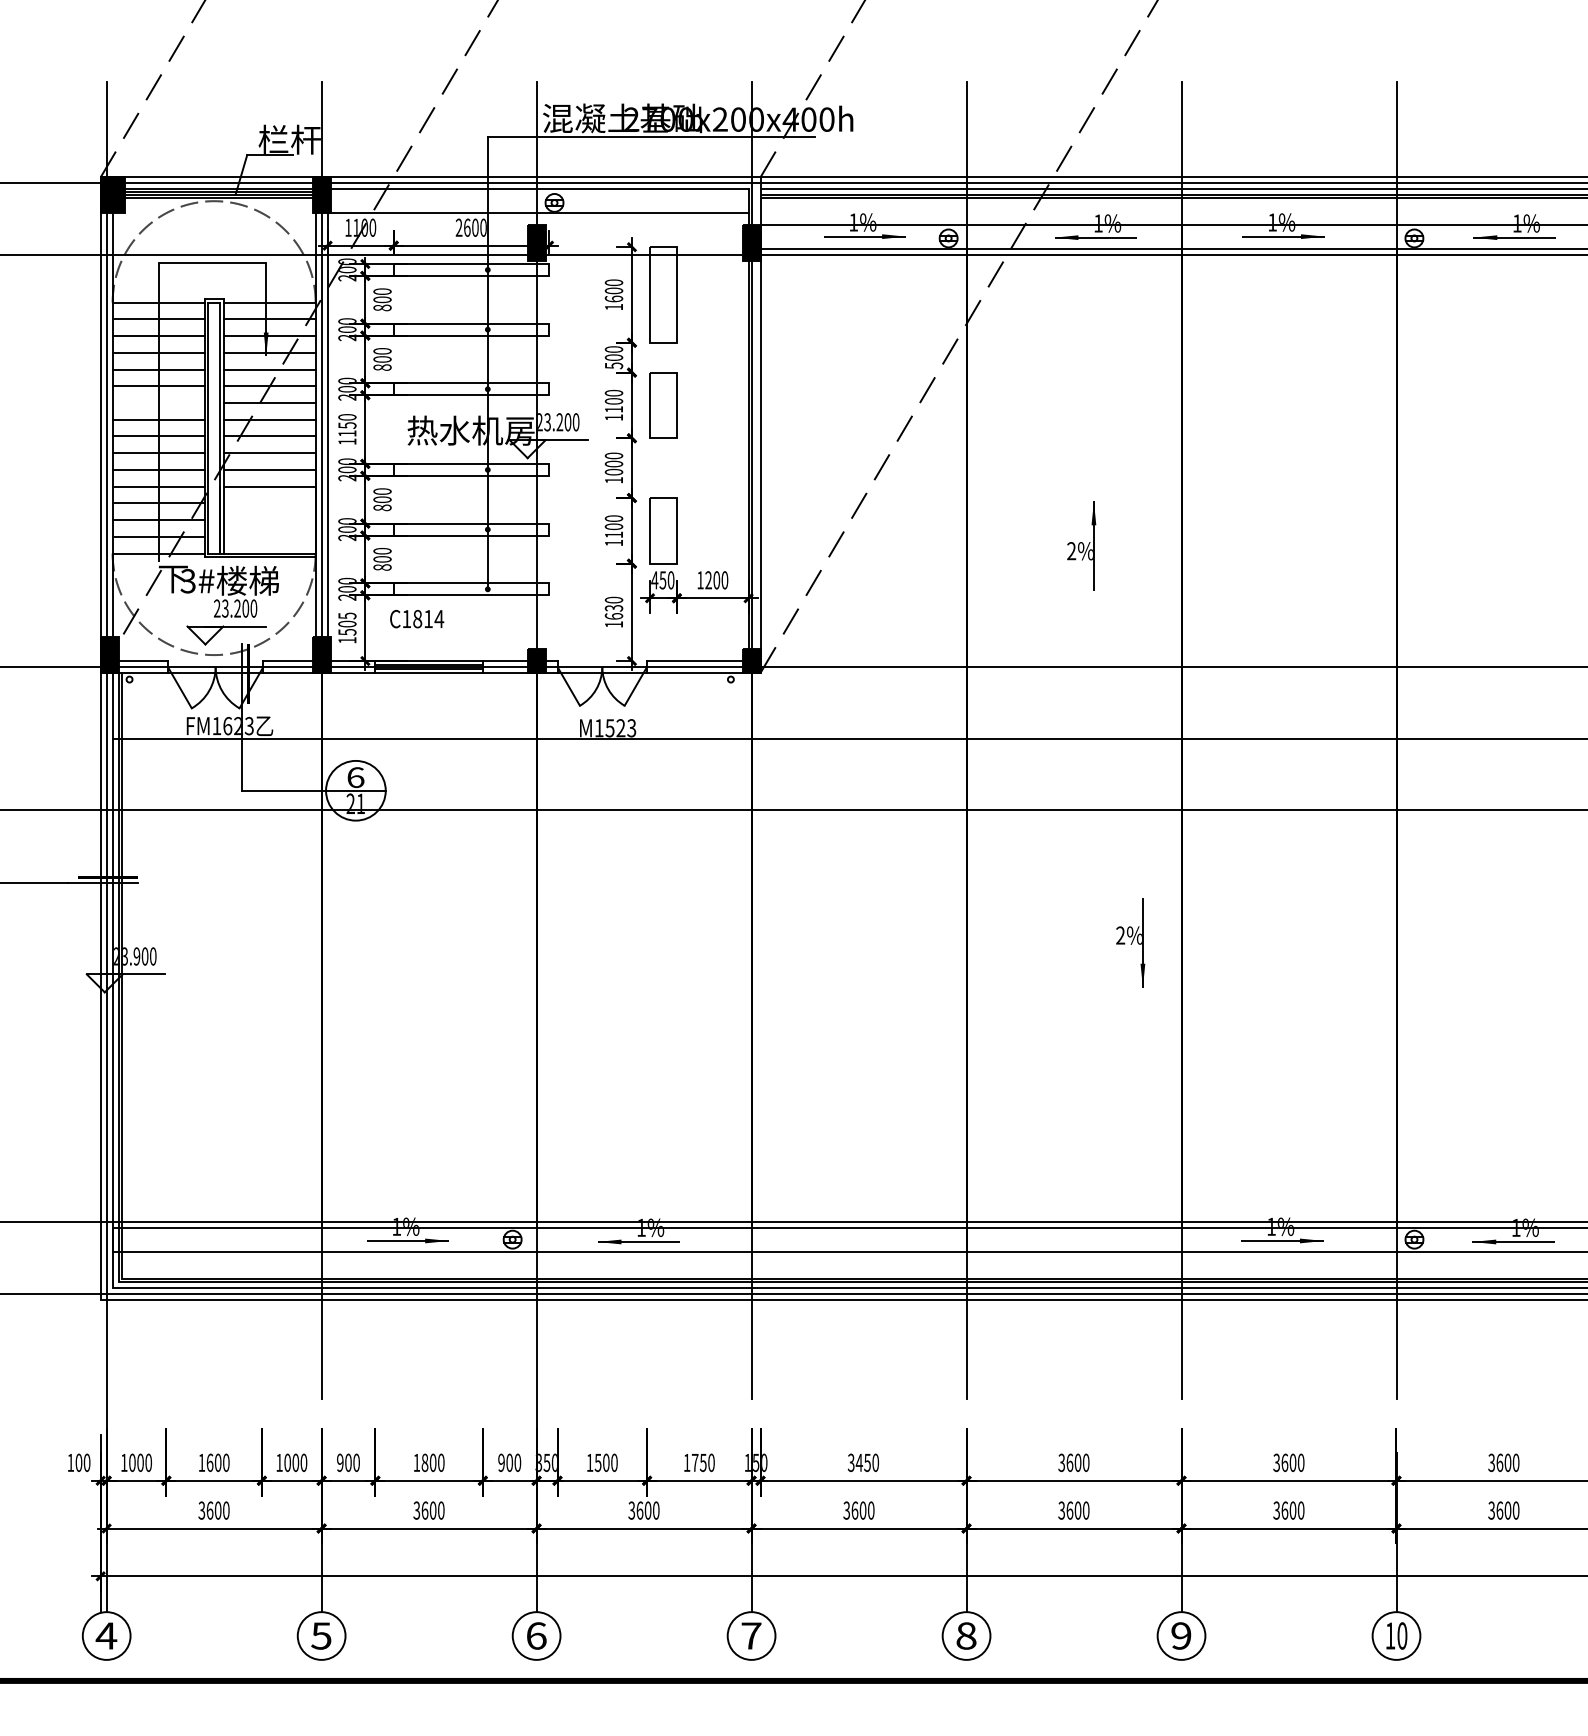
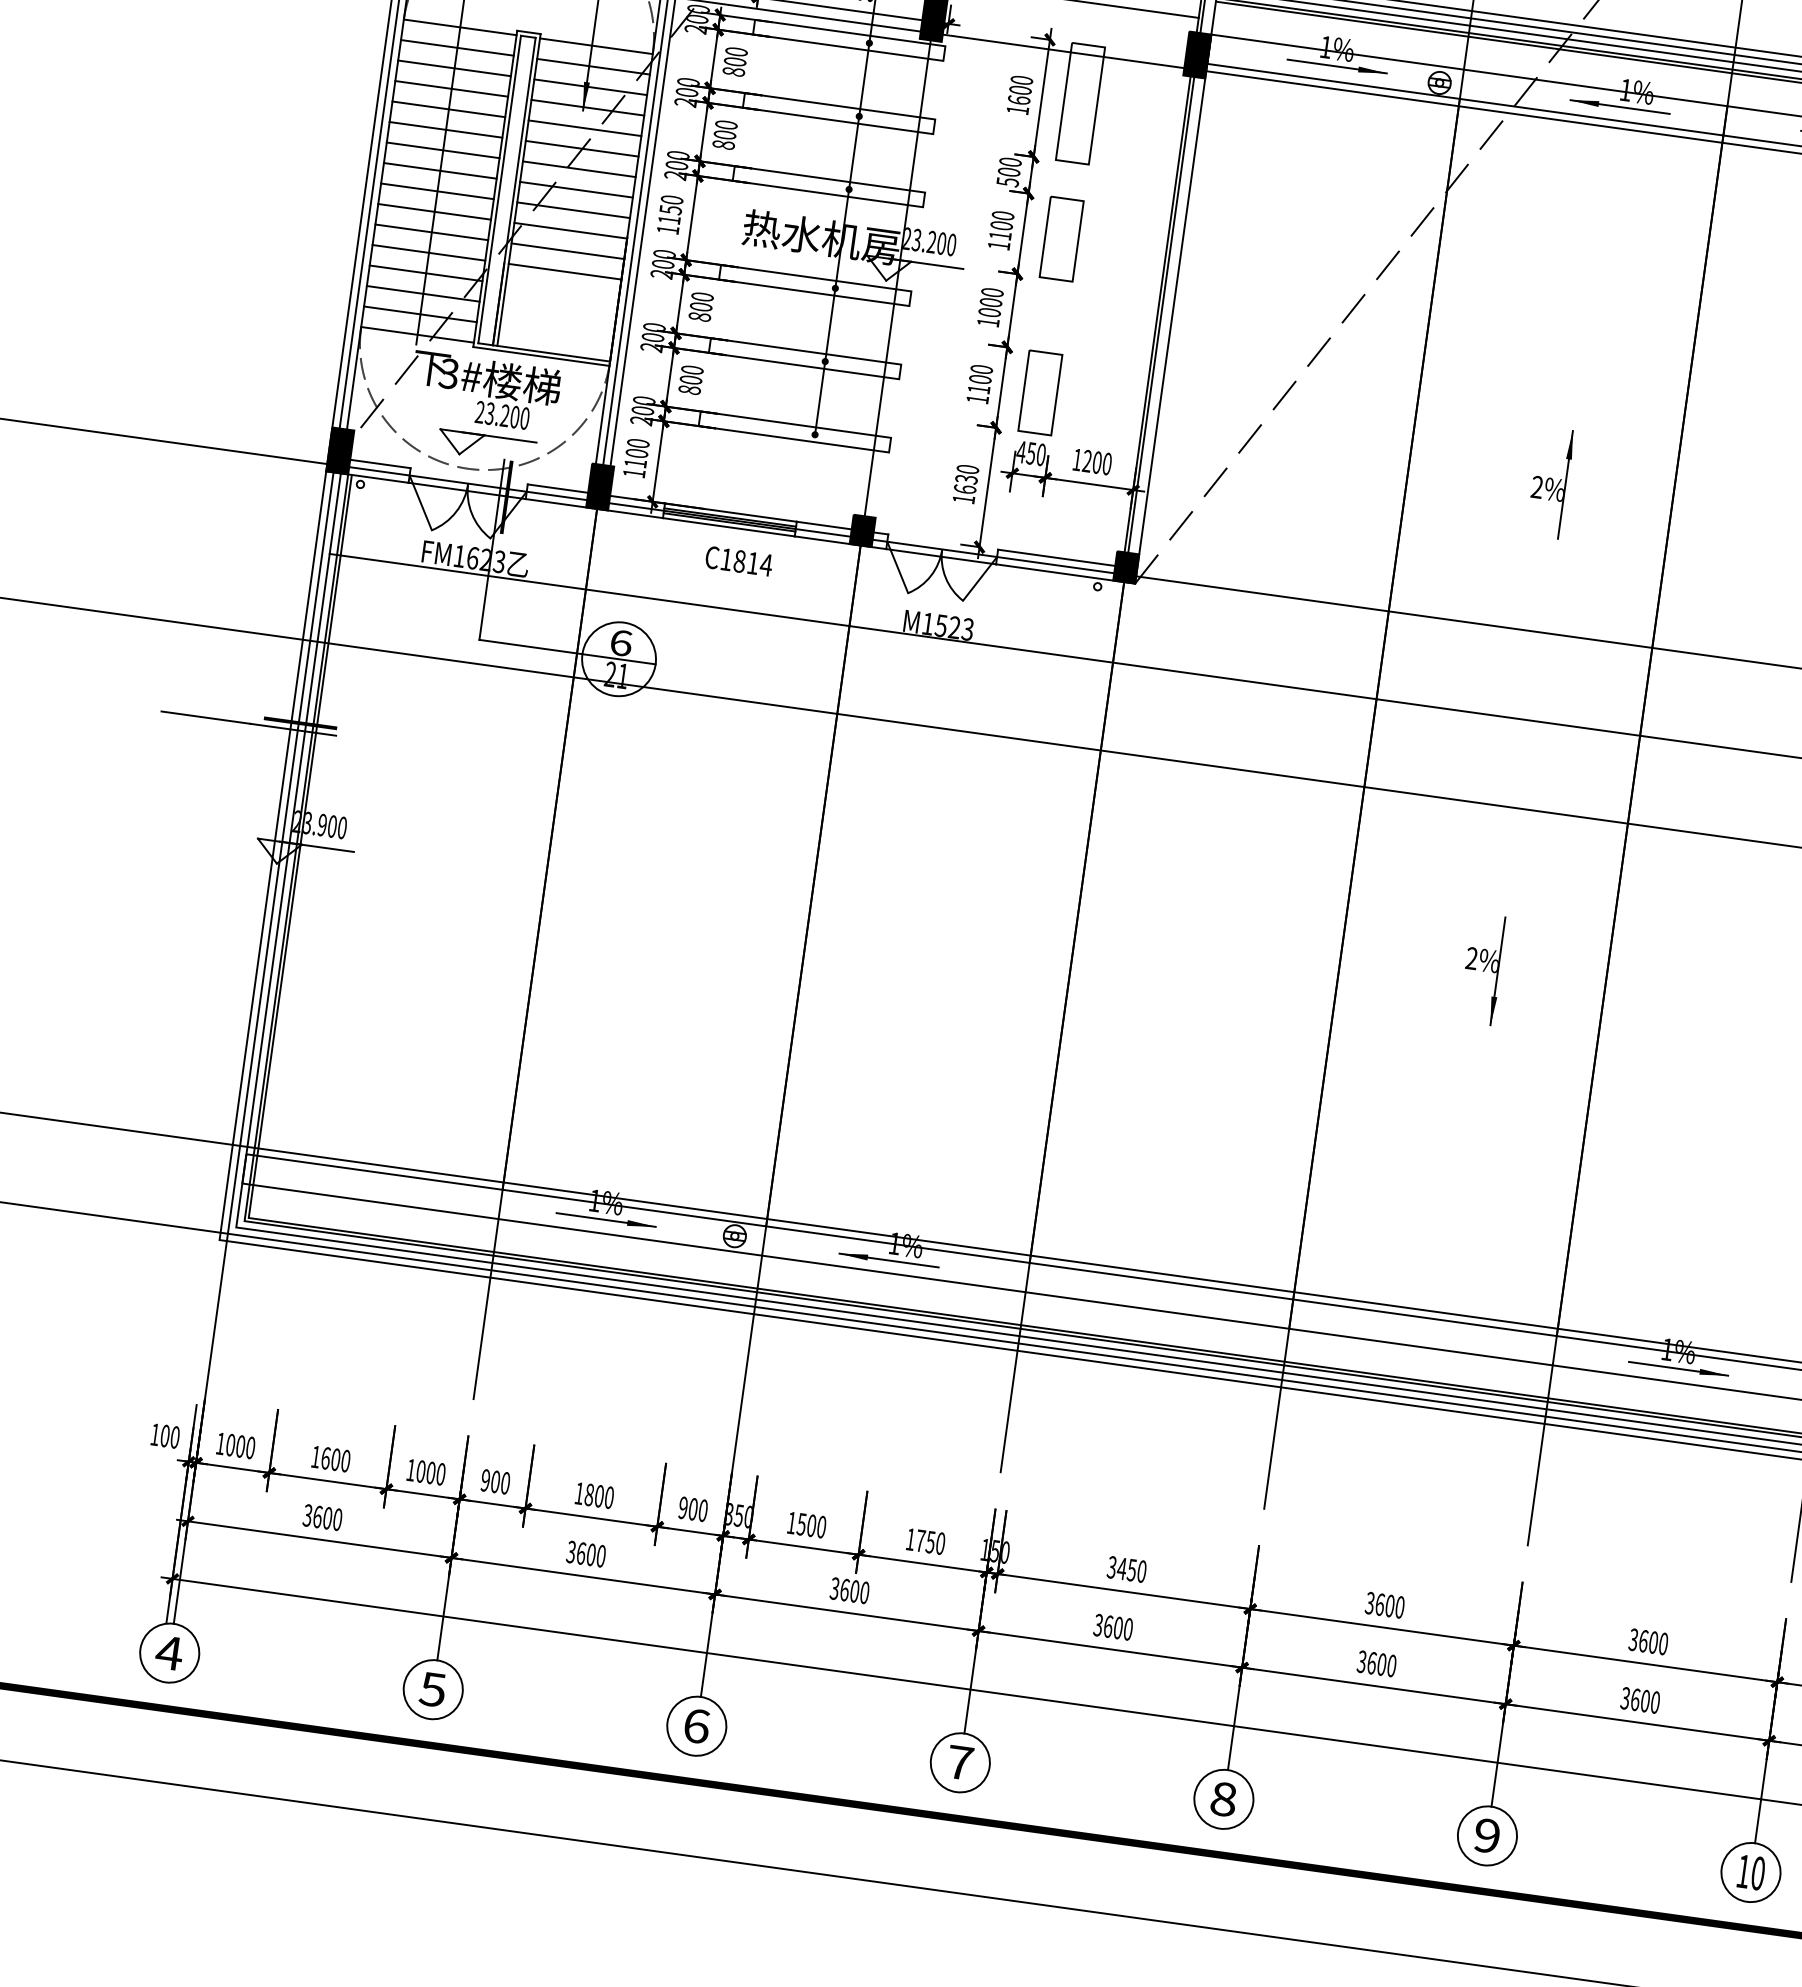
line: (158, 403) -> (442, 150), added
text: (417, 618) -> (739, 560), moved
text: (347, 623) -> (637, 452), 1505 -> 1100
part: (1130, 942) -> (1482, 968), moved

